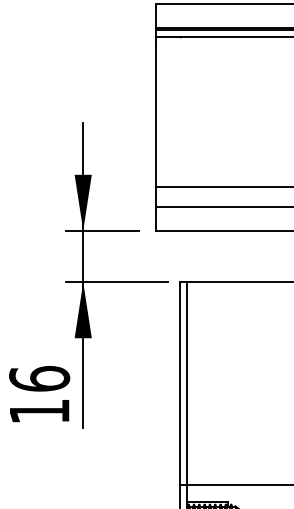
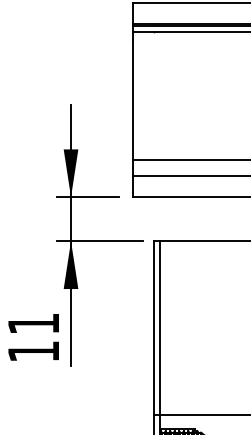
text: (39, 378) -> (33, 323), 16 -> 11

